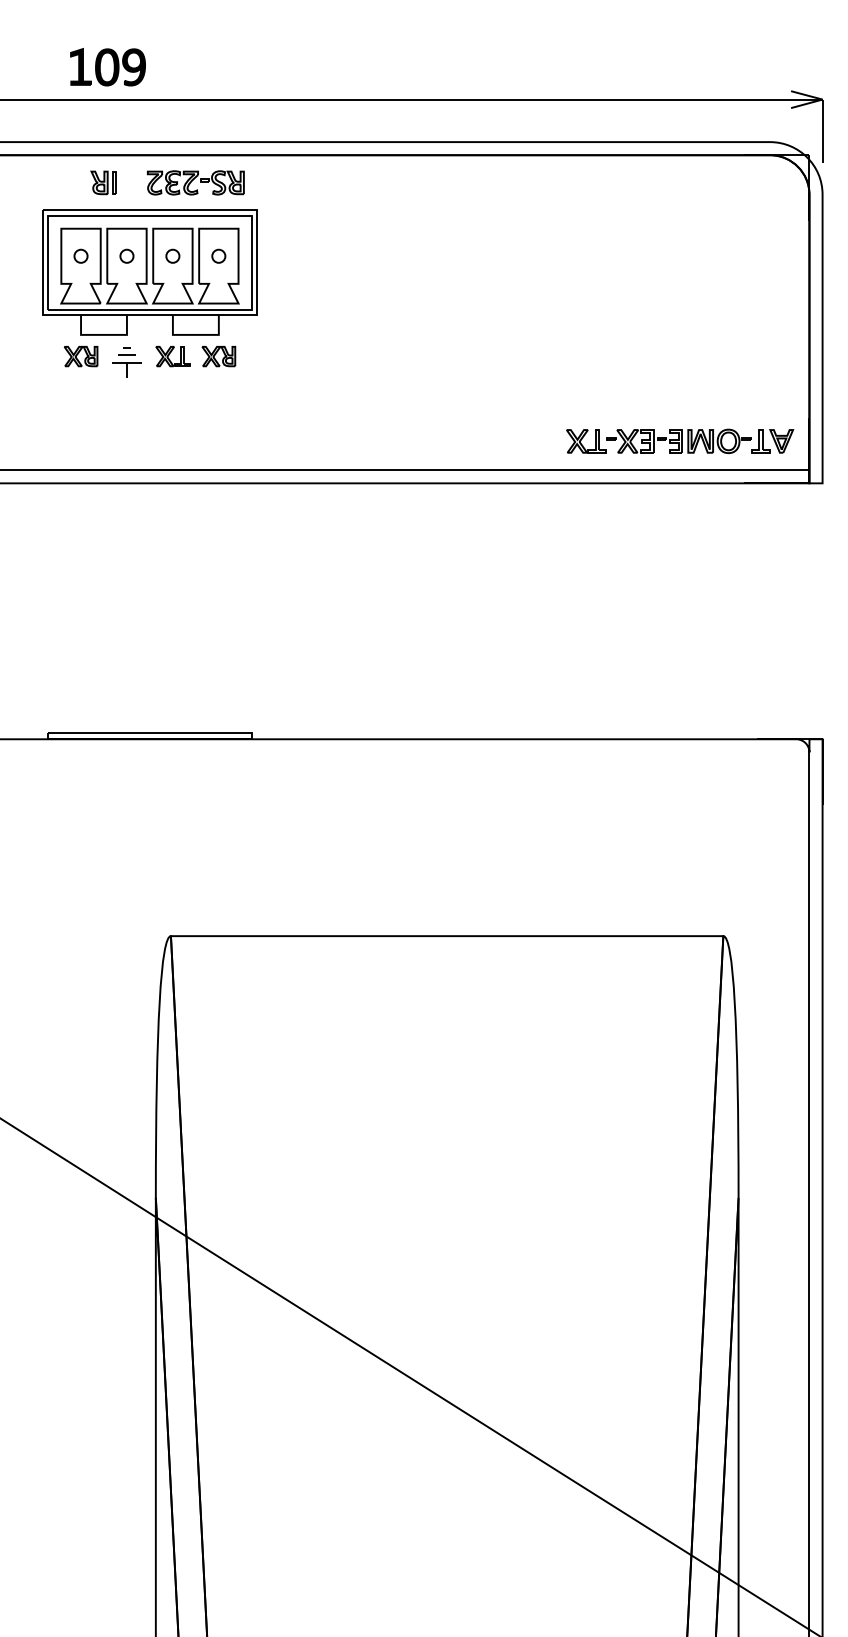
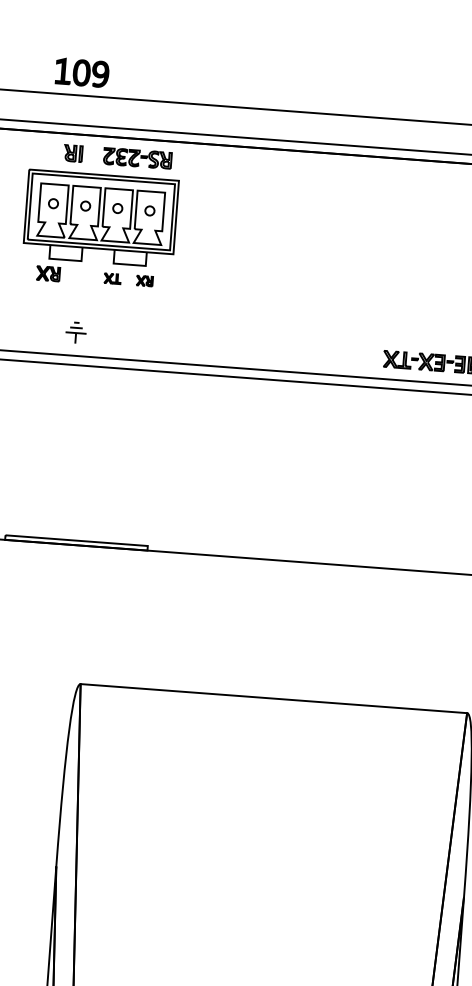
part: (172, 356) -> (112, 278), size x0.7
part: (218, 356) -> (144, 281), size x0.7
part: (126, 362) -> (75, 332), moved

